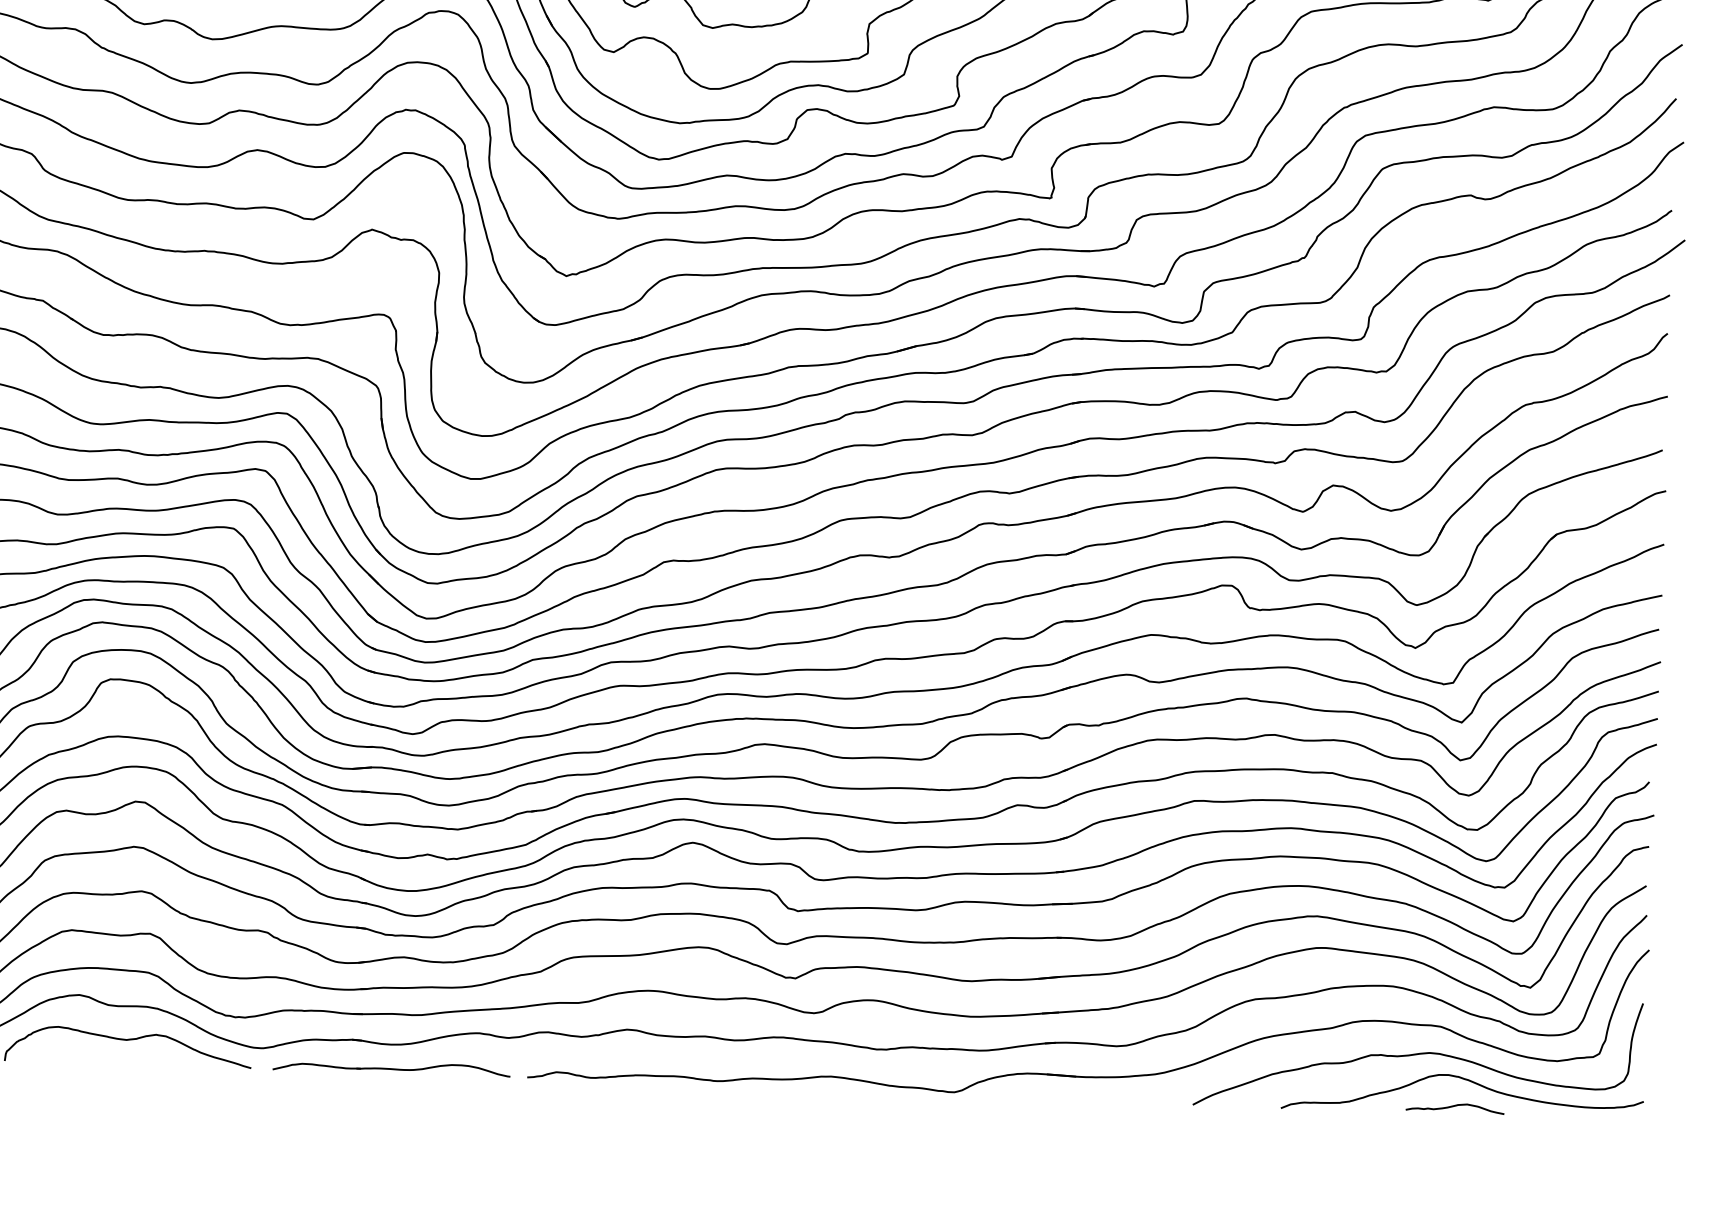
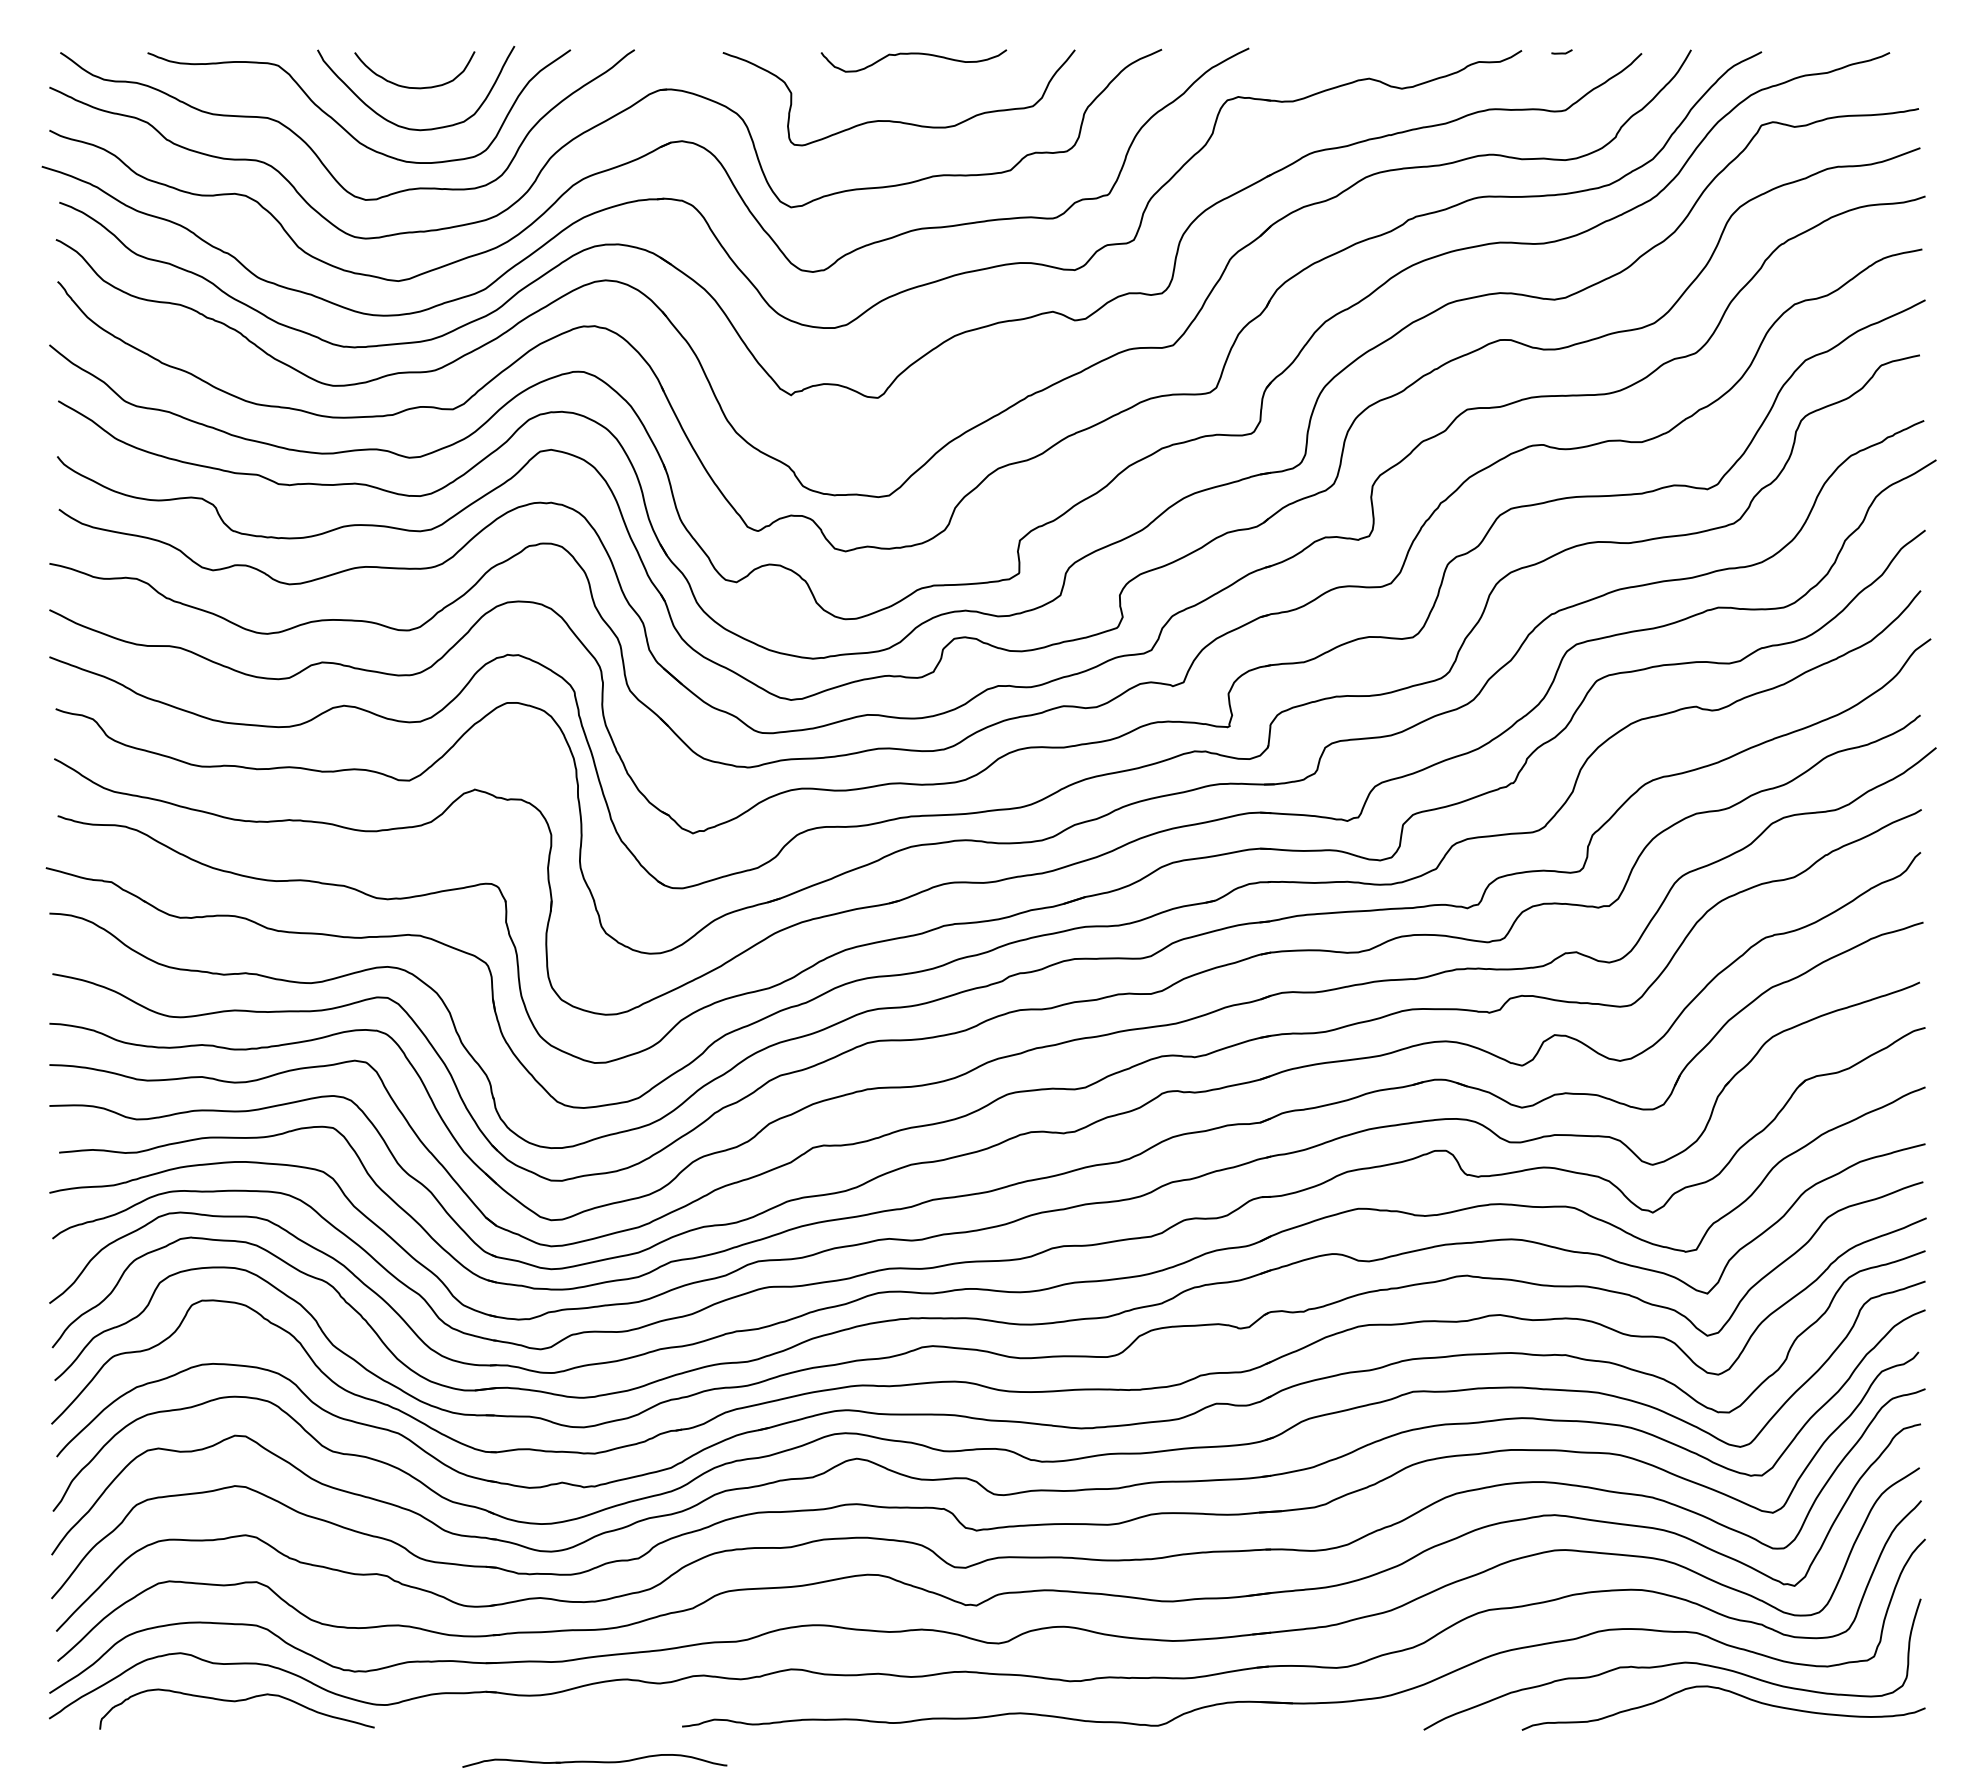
part: (391, 1067) -> (594, 1760), moved
curve: (1454, 1106) -> (1715, 1721), removed

